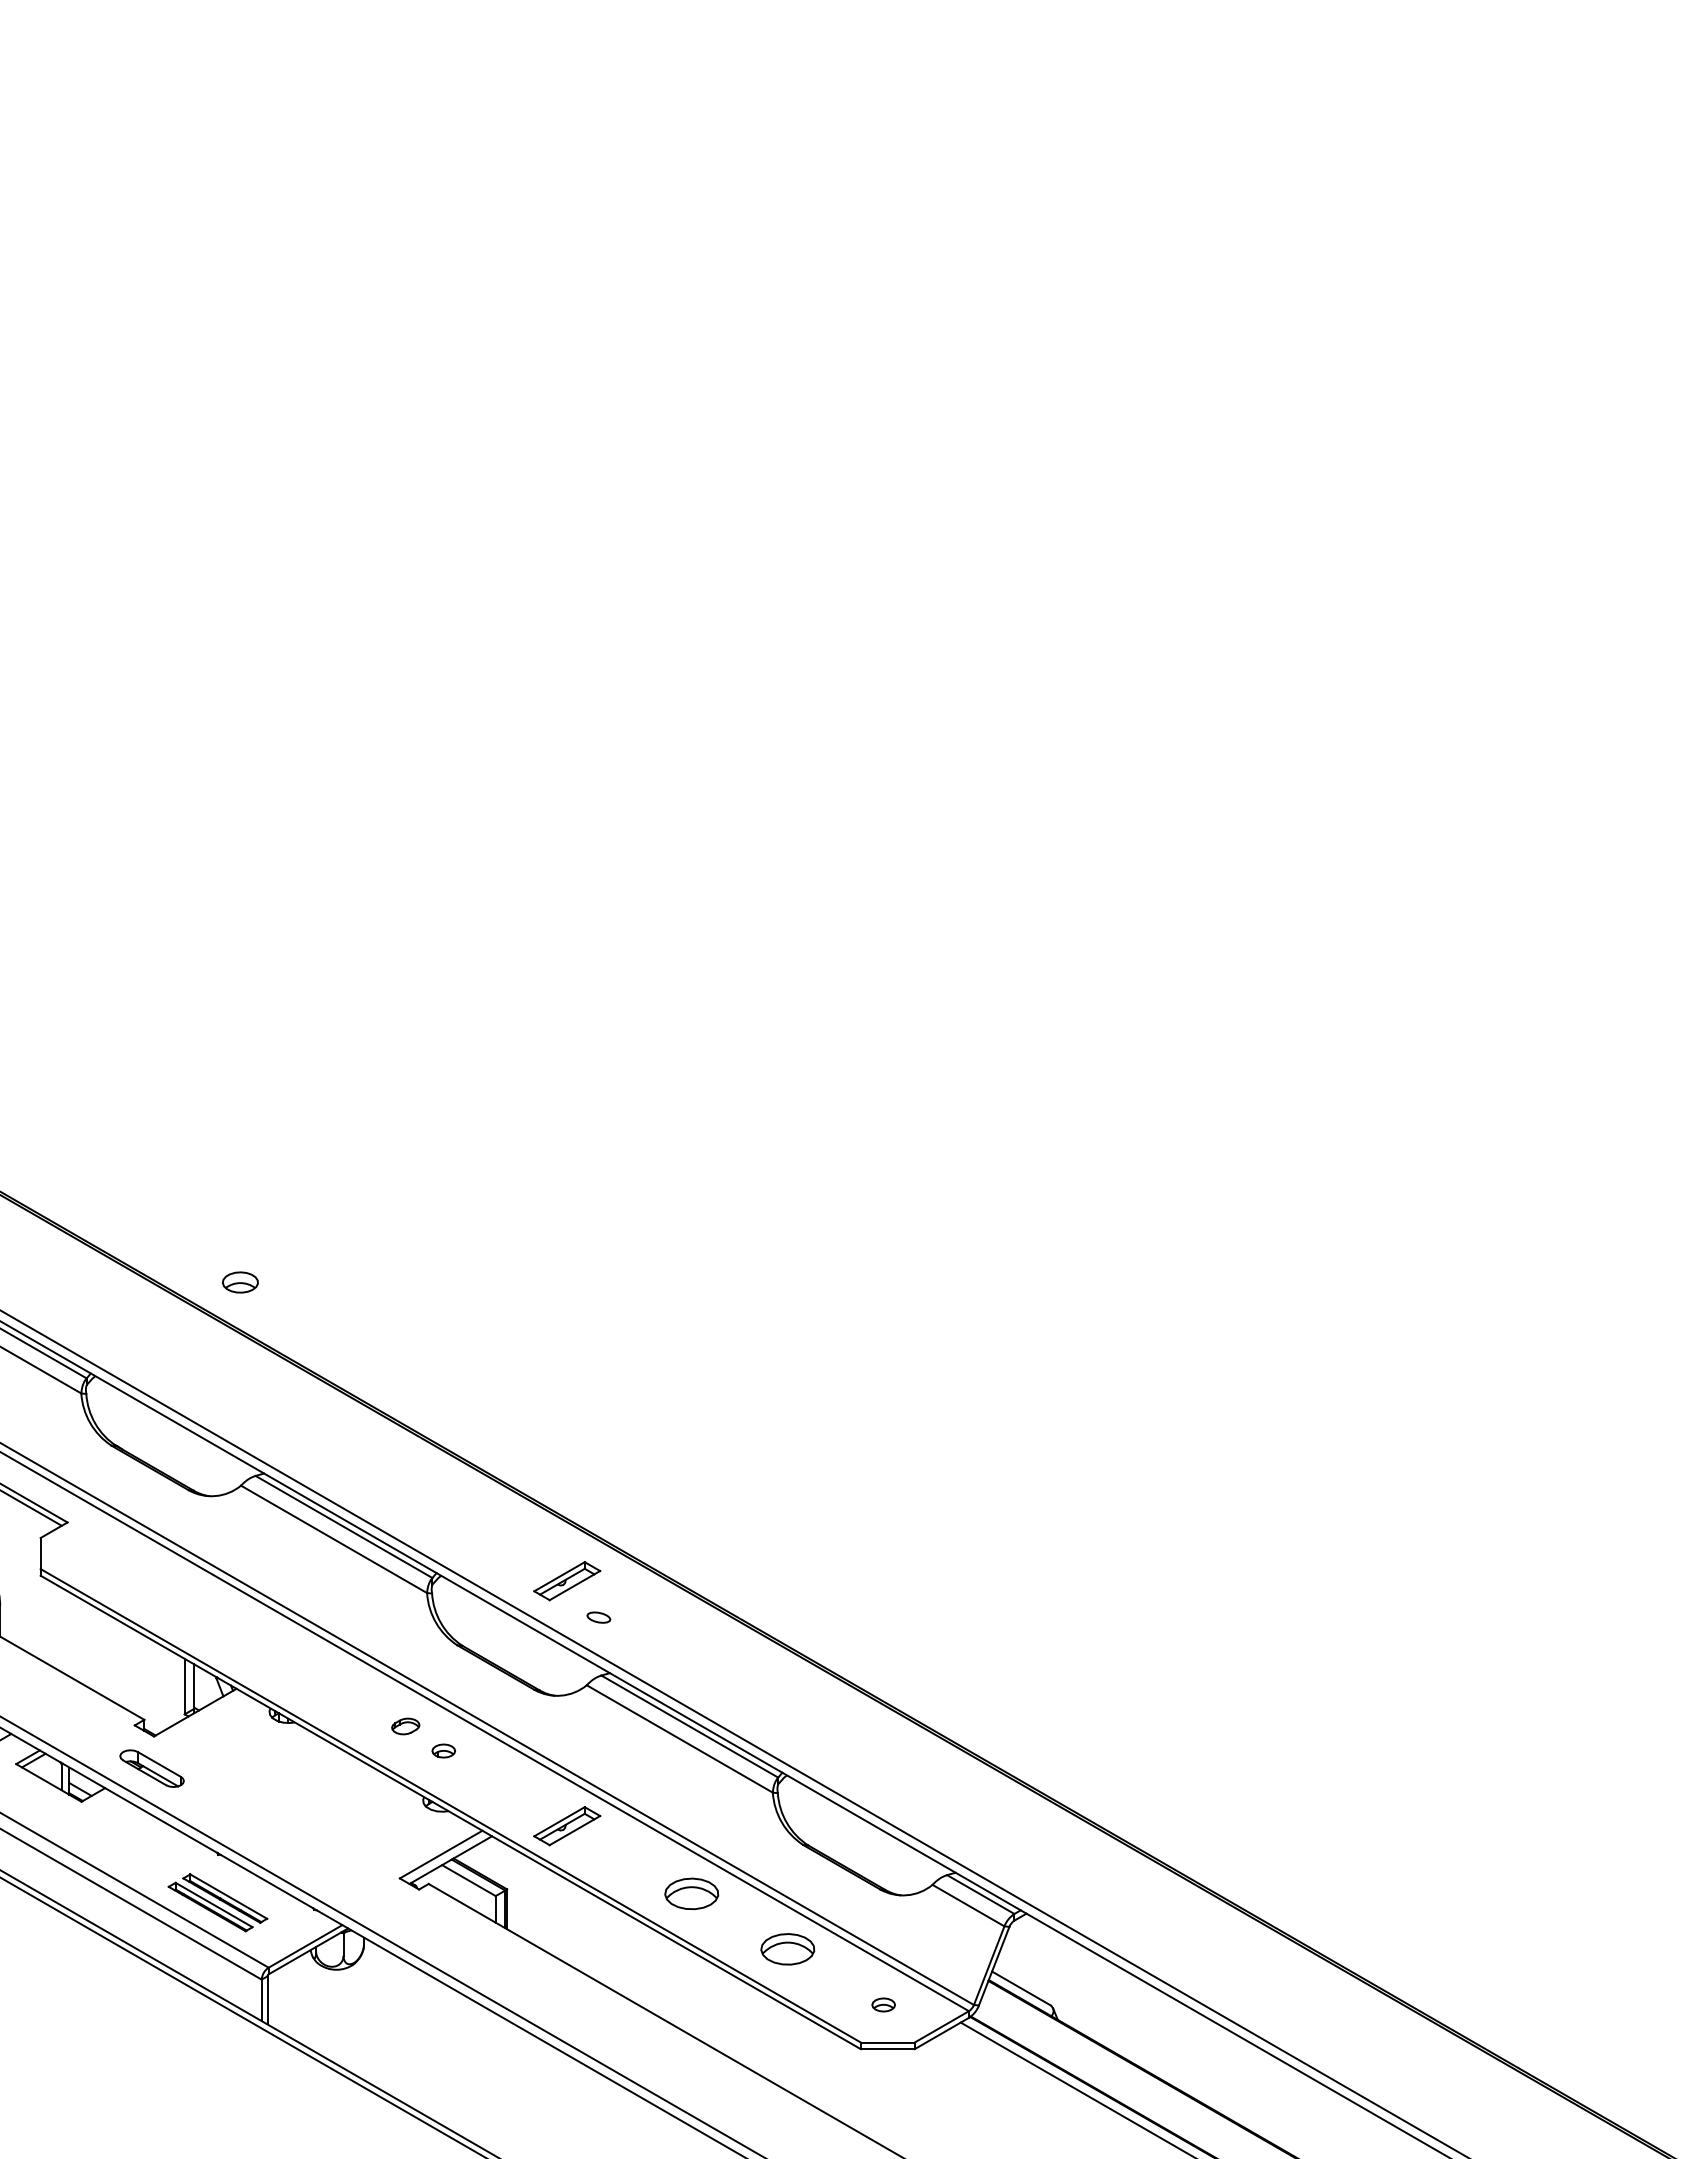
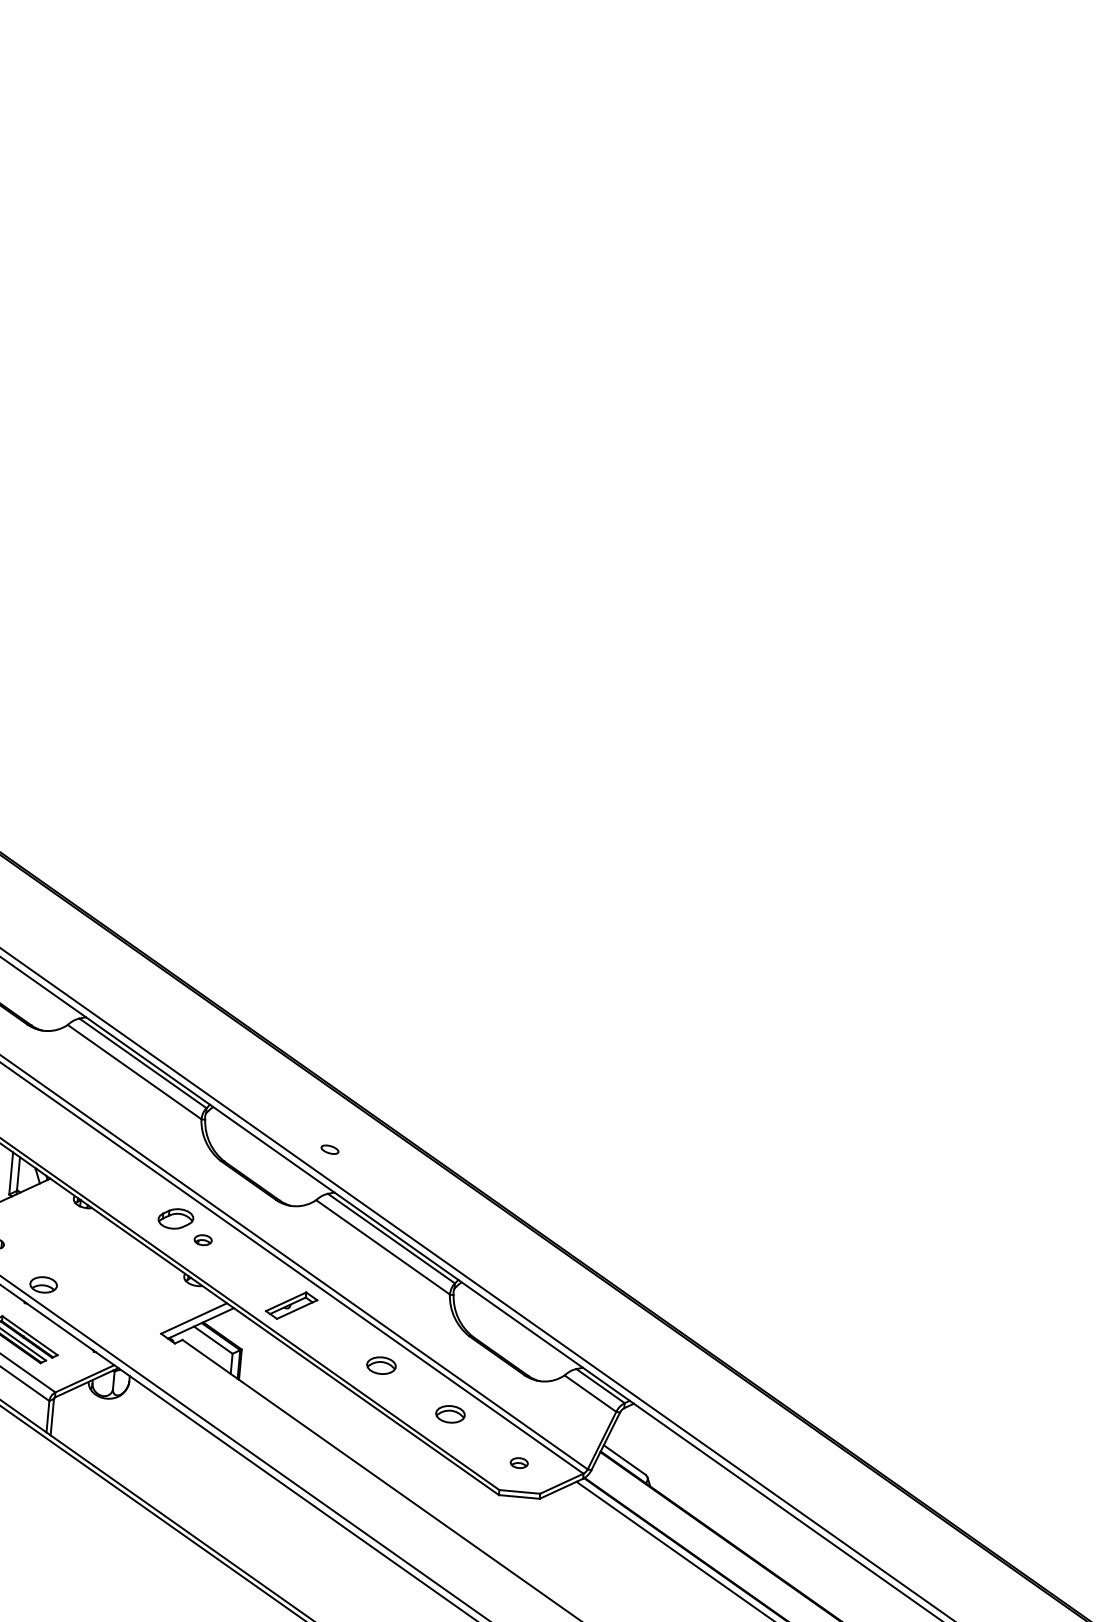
part: (240, 1282) -> (43, 1284), moved
part: (567, 1581) -> (308, 1120), removed
part: (405, 1726) -> (175, 1218), size x1.67
part: (691, 1893) -> (381, 1365), size x0.71
part: (787, 1949) -> (450, 1414), size x0.71

